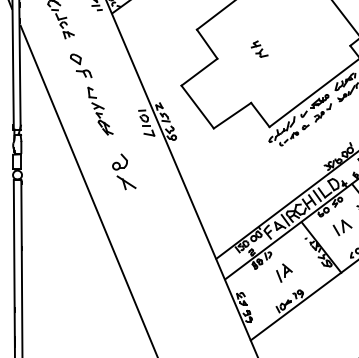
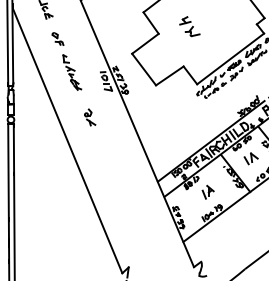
part: (259, 48) -> (189, 26), size x1.67
part: (80, 65) -> (57, 38), size x0.71
part: (125, 171) -> (90, 117), size x0.62

